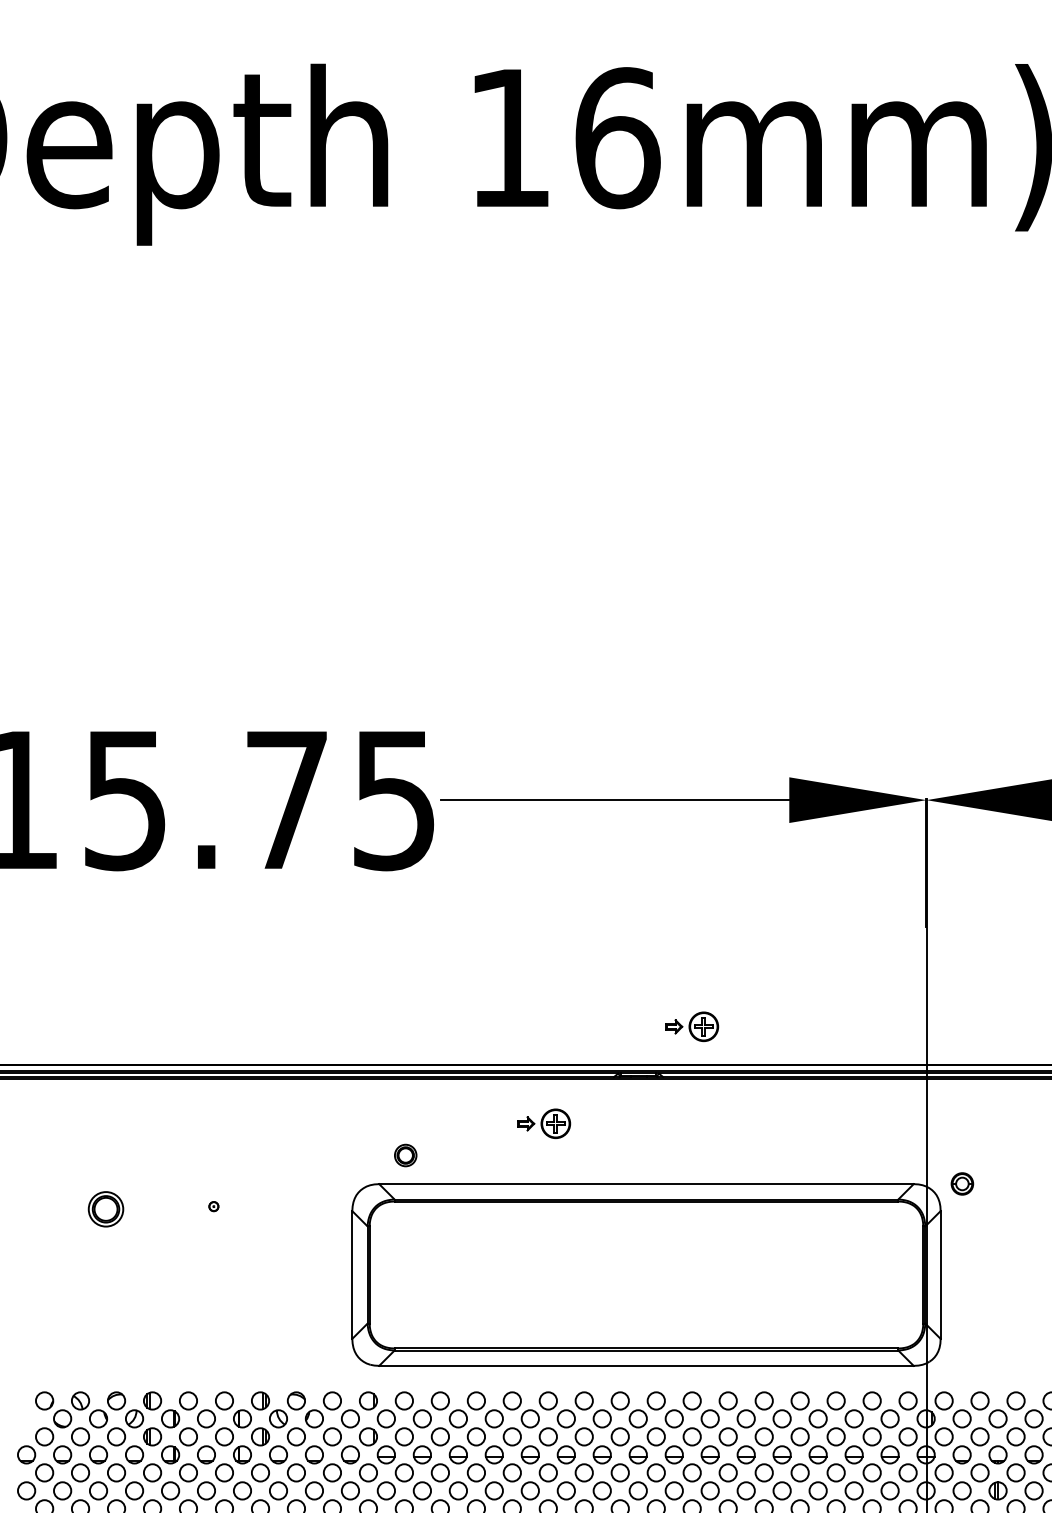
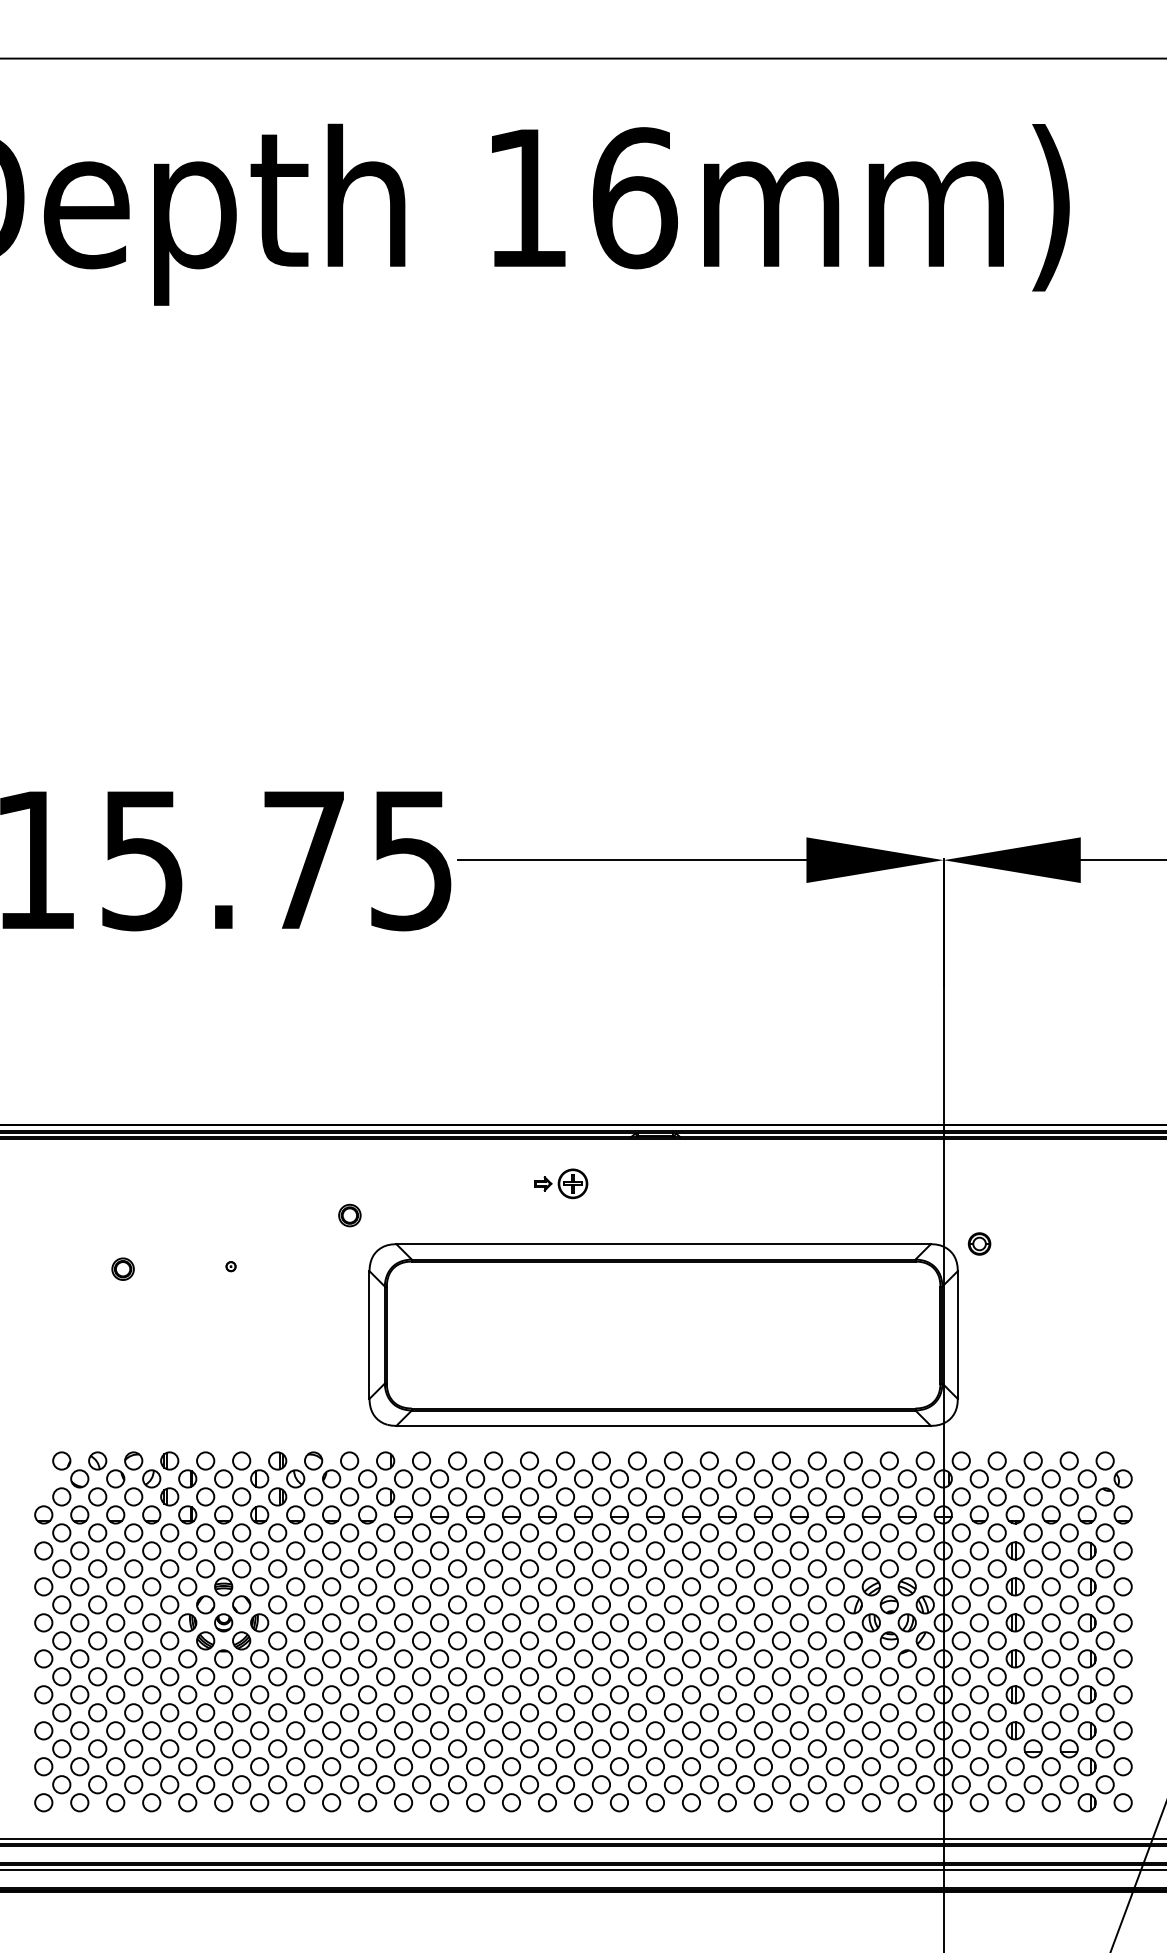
part: (692, 1026) -> (709, 1086), removed
part: (405, 1155) -> (349, 1215), moved
part: (105, 1208) -> (122, 1268), size x0.62

